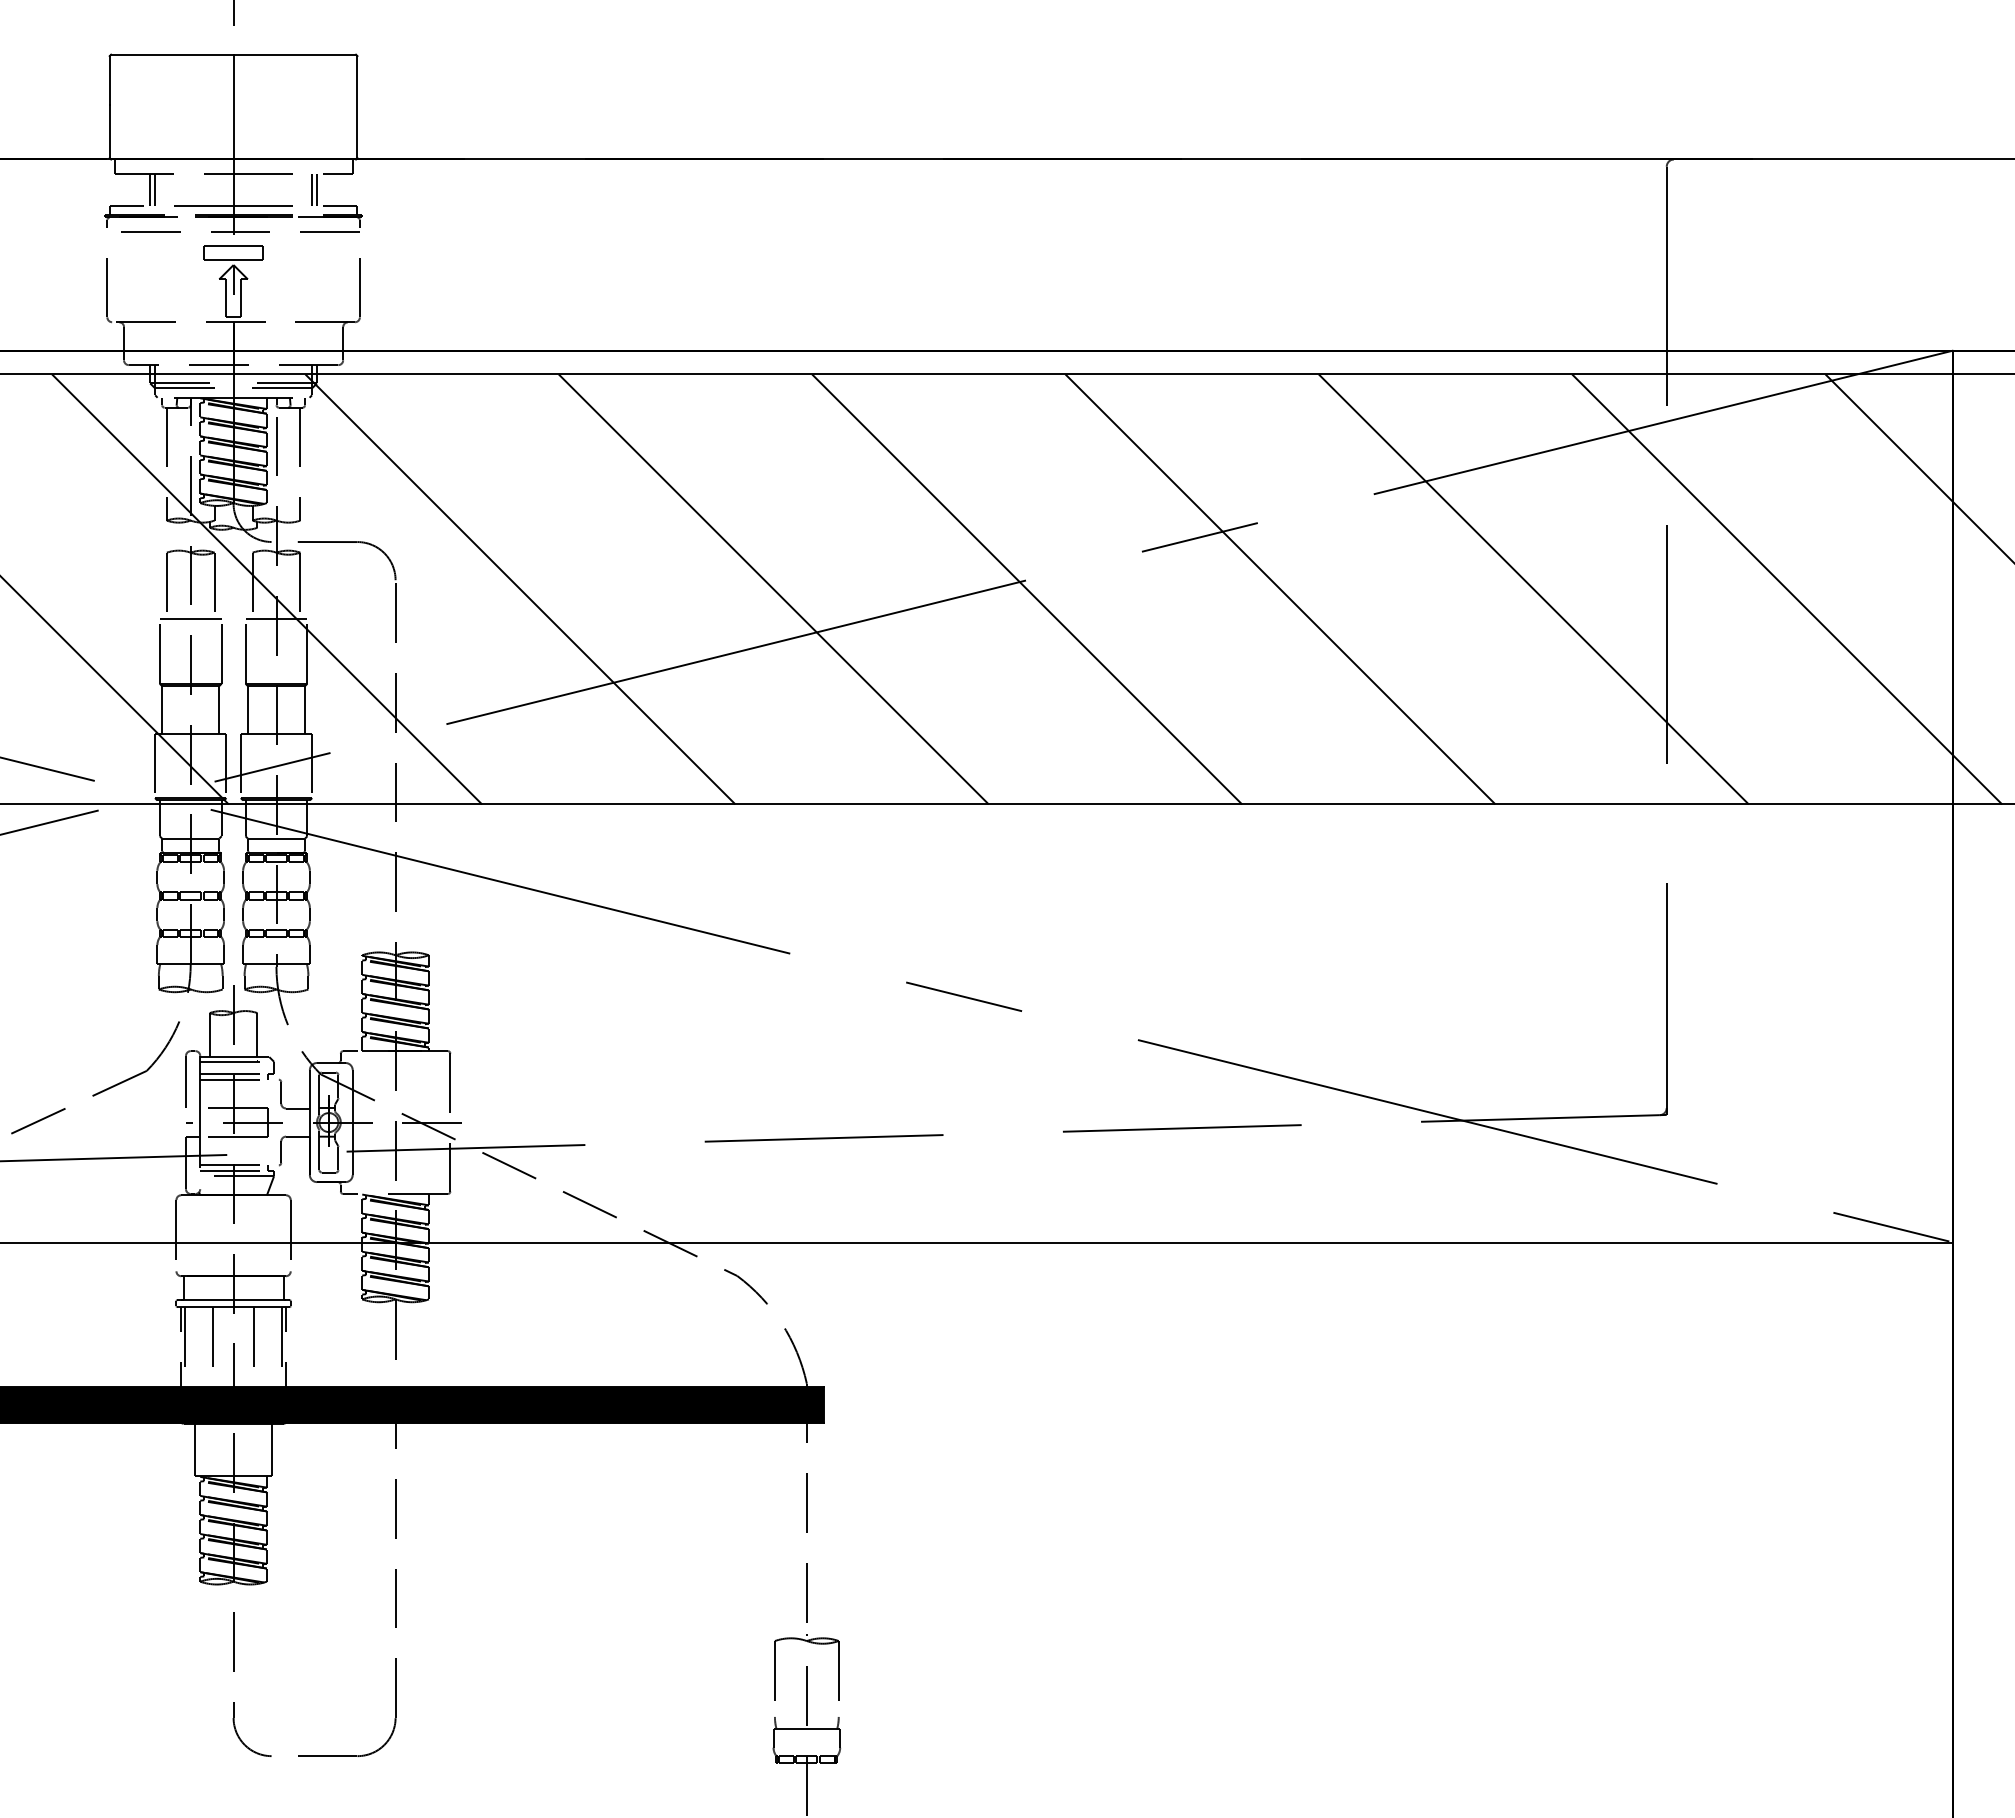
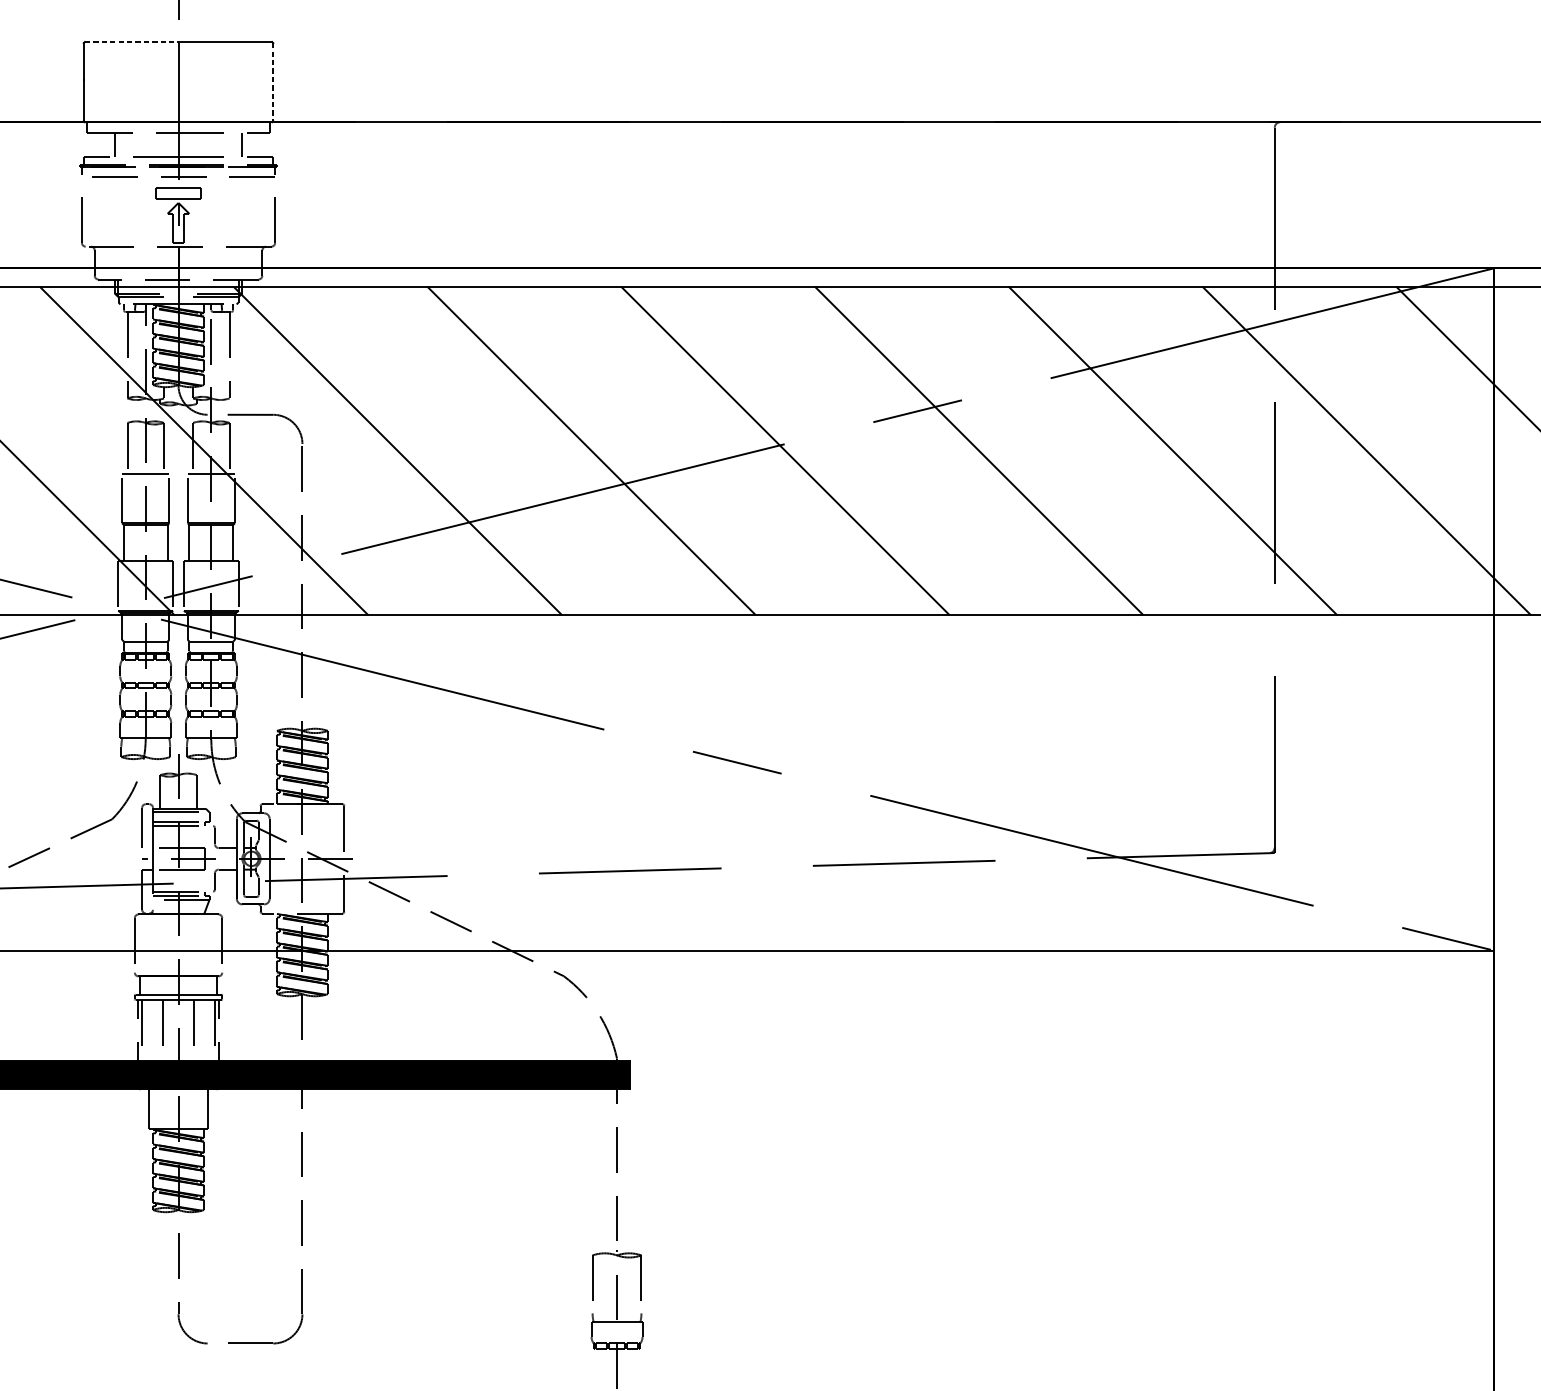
line: (172, 54) -> (131, 41), solid -> dashed
line: (357, 107) -> (273, 82), solid -> dashed
line: (155, 189) -> (118, 145), removed
line: (312, 189) -> (238, 145), removed

